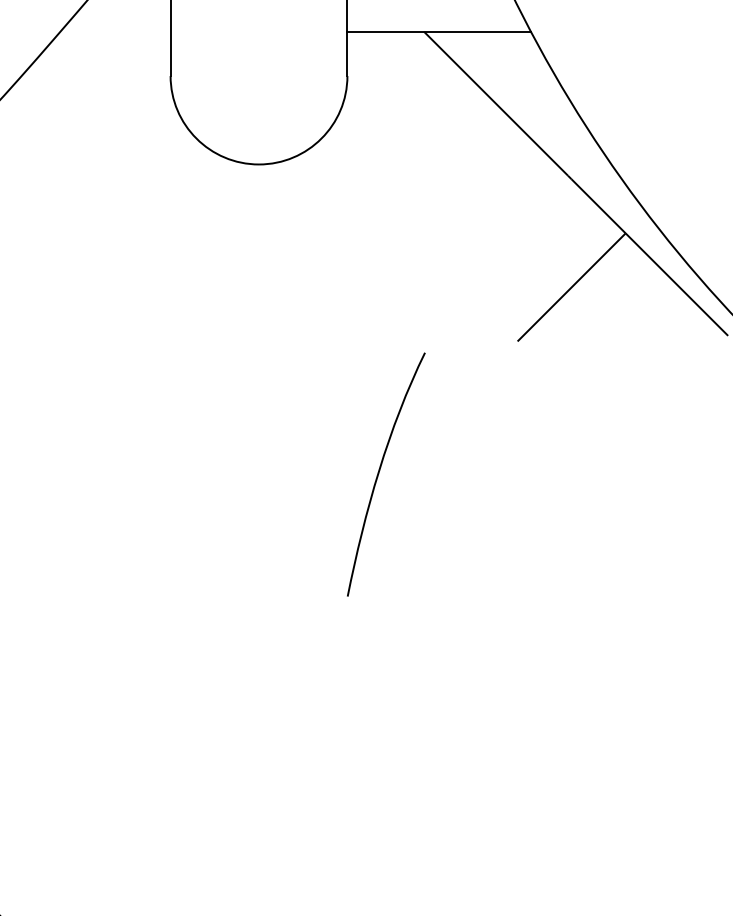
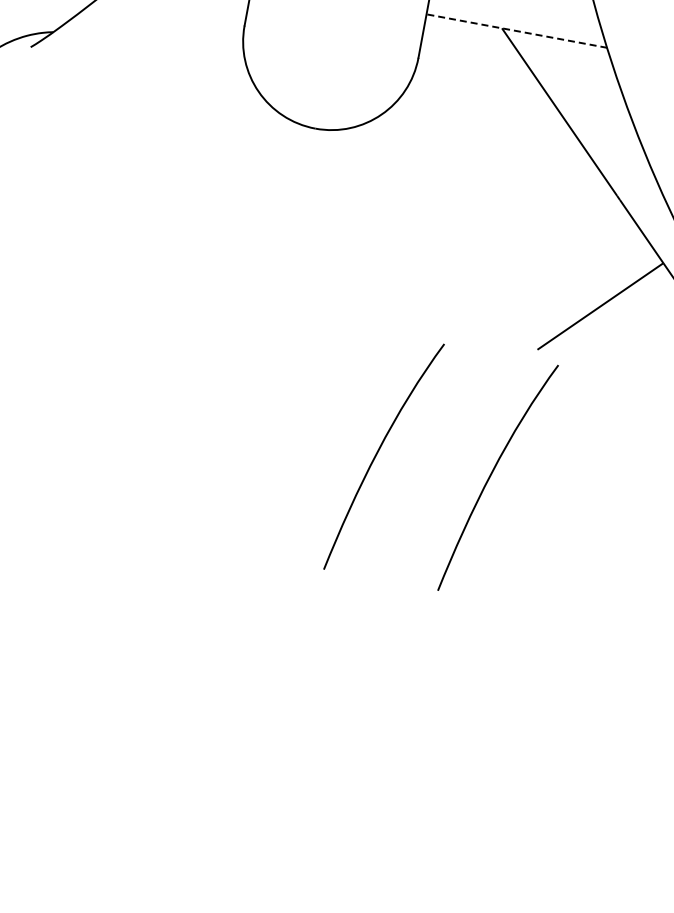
line: (439, 31) -> (517, 30), solid -> dashed
curve: (495, 473) -> (491, 475), added

